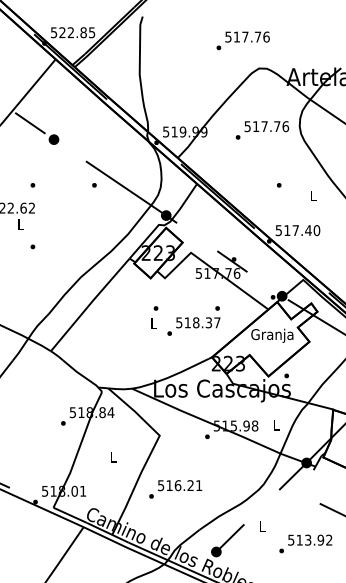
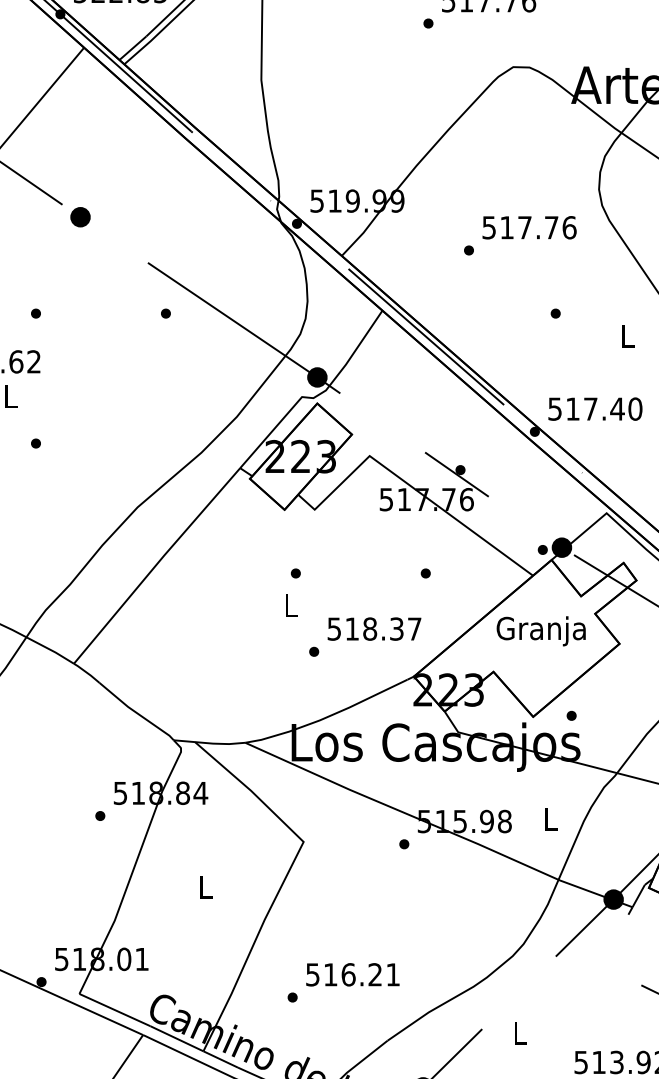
text: (262, 130) -> (520, 235), moved
text: (193, 326) -> (364, 636), moved
text: (175, 489) -> (343, 982), moved

